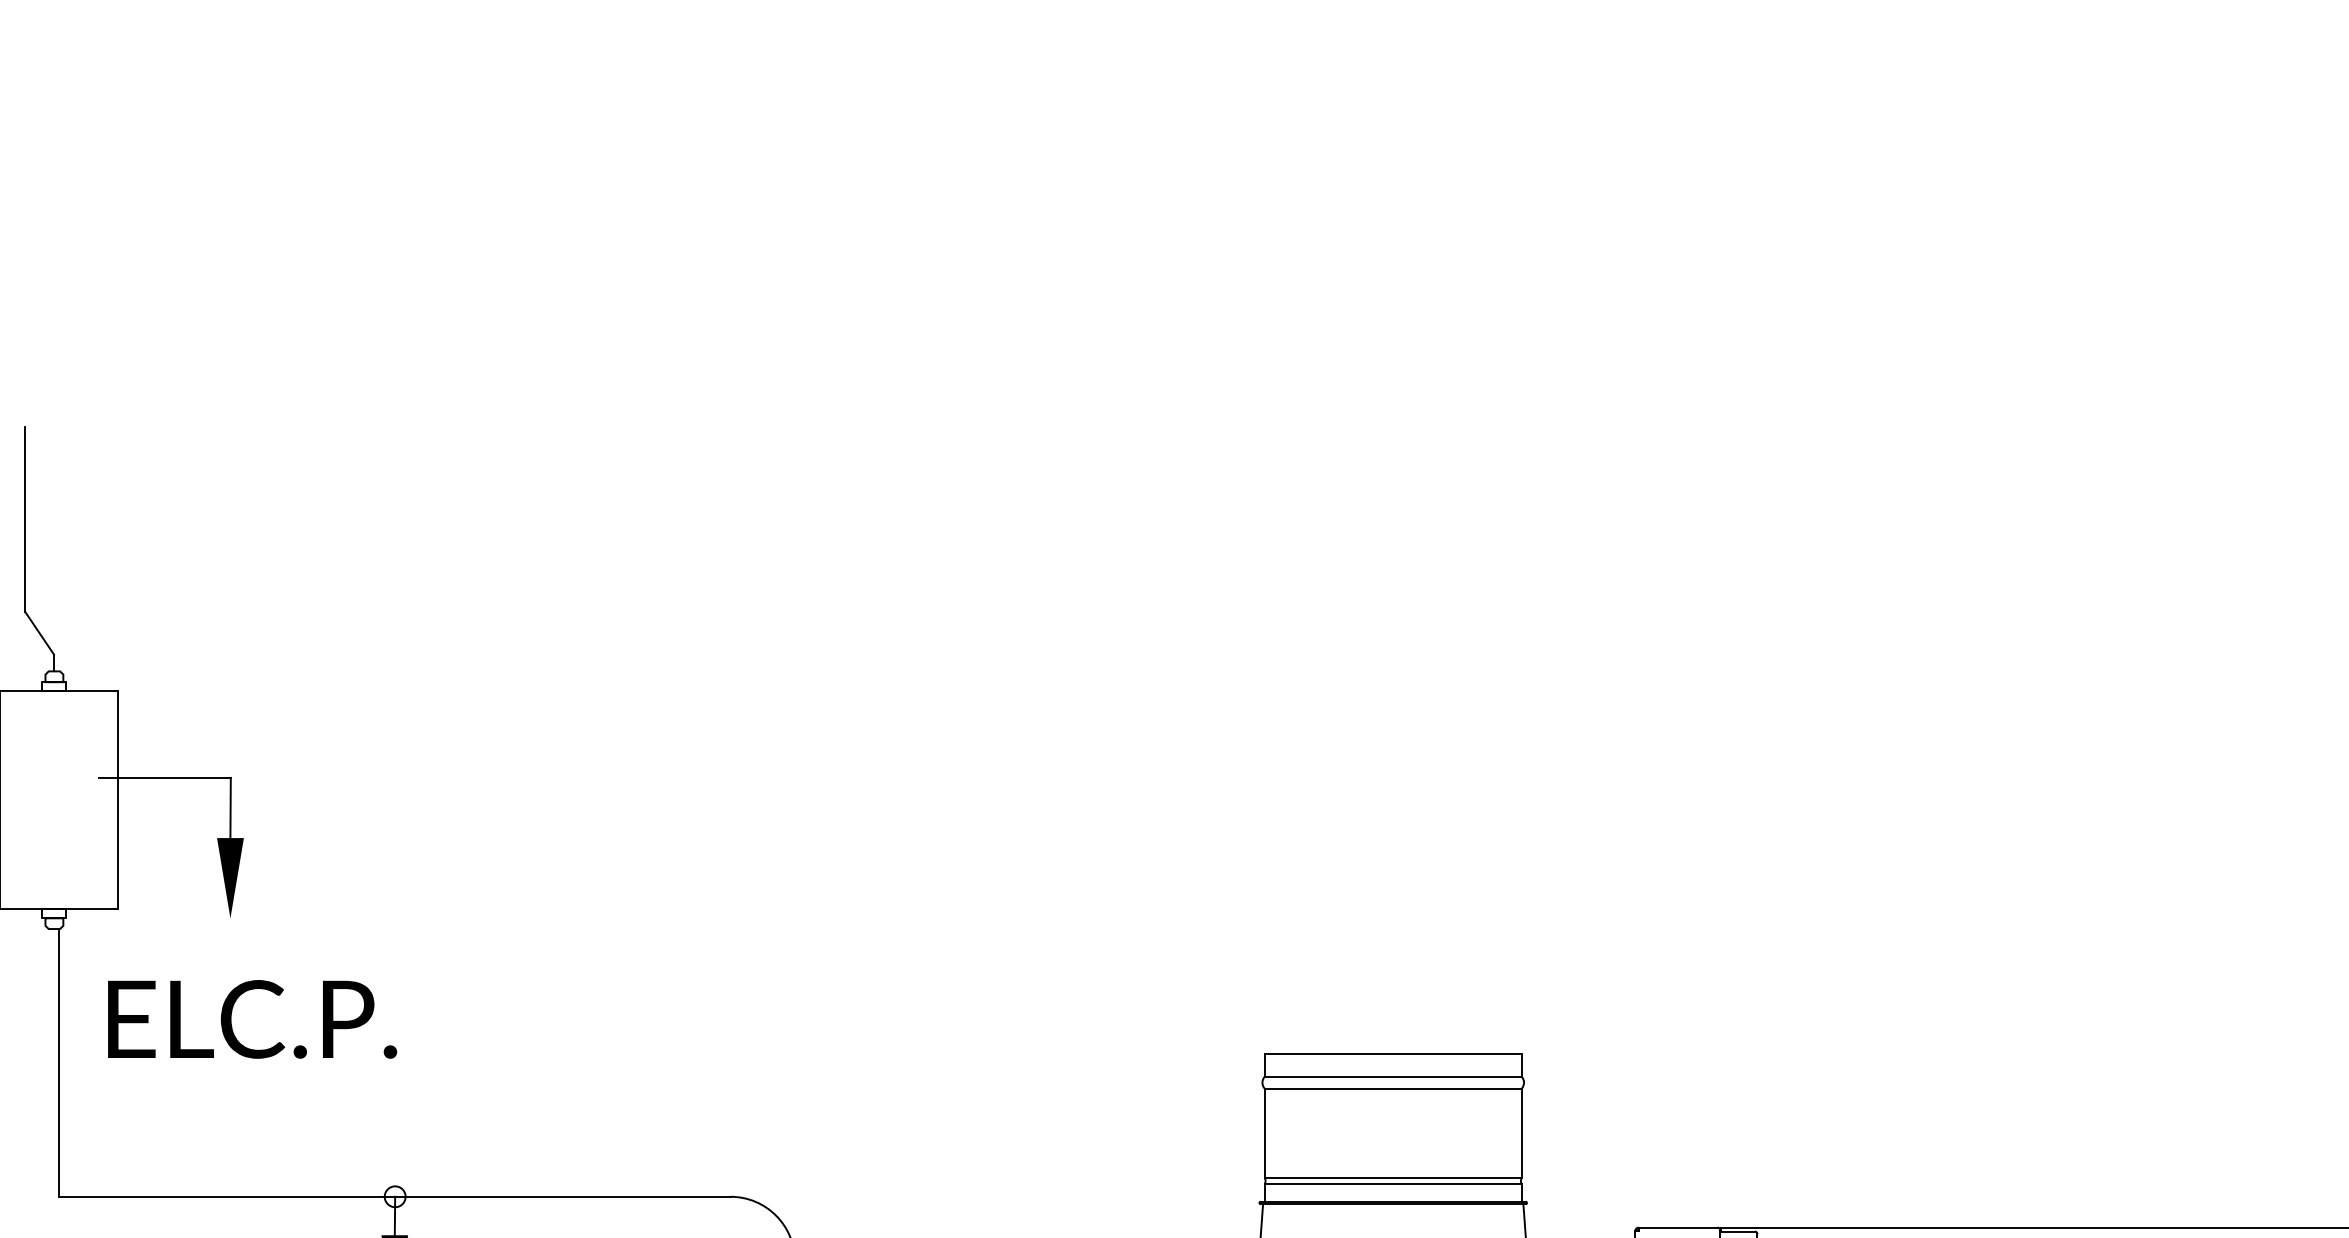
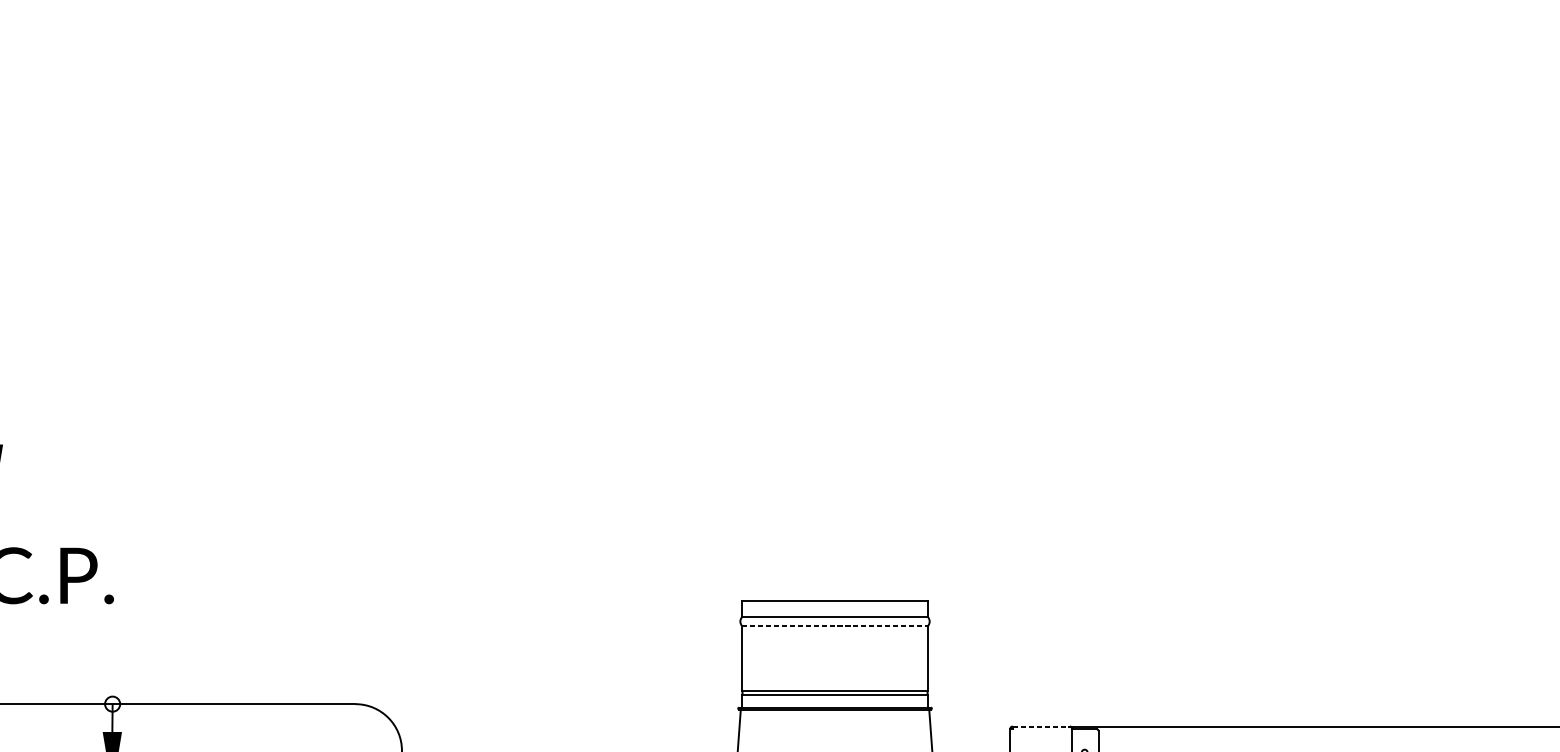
line: (1393, 1088) -> (835, 625), solid -> dashed
line: (1678, 1227) -> (1041, 726), solid -> dashed

